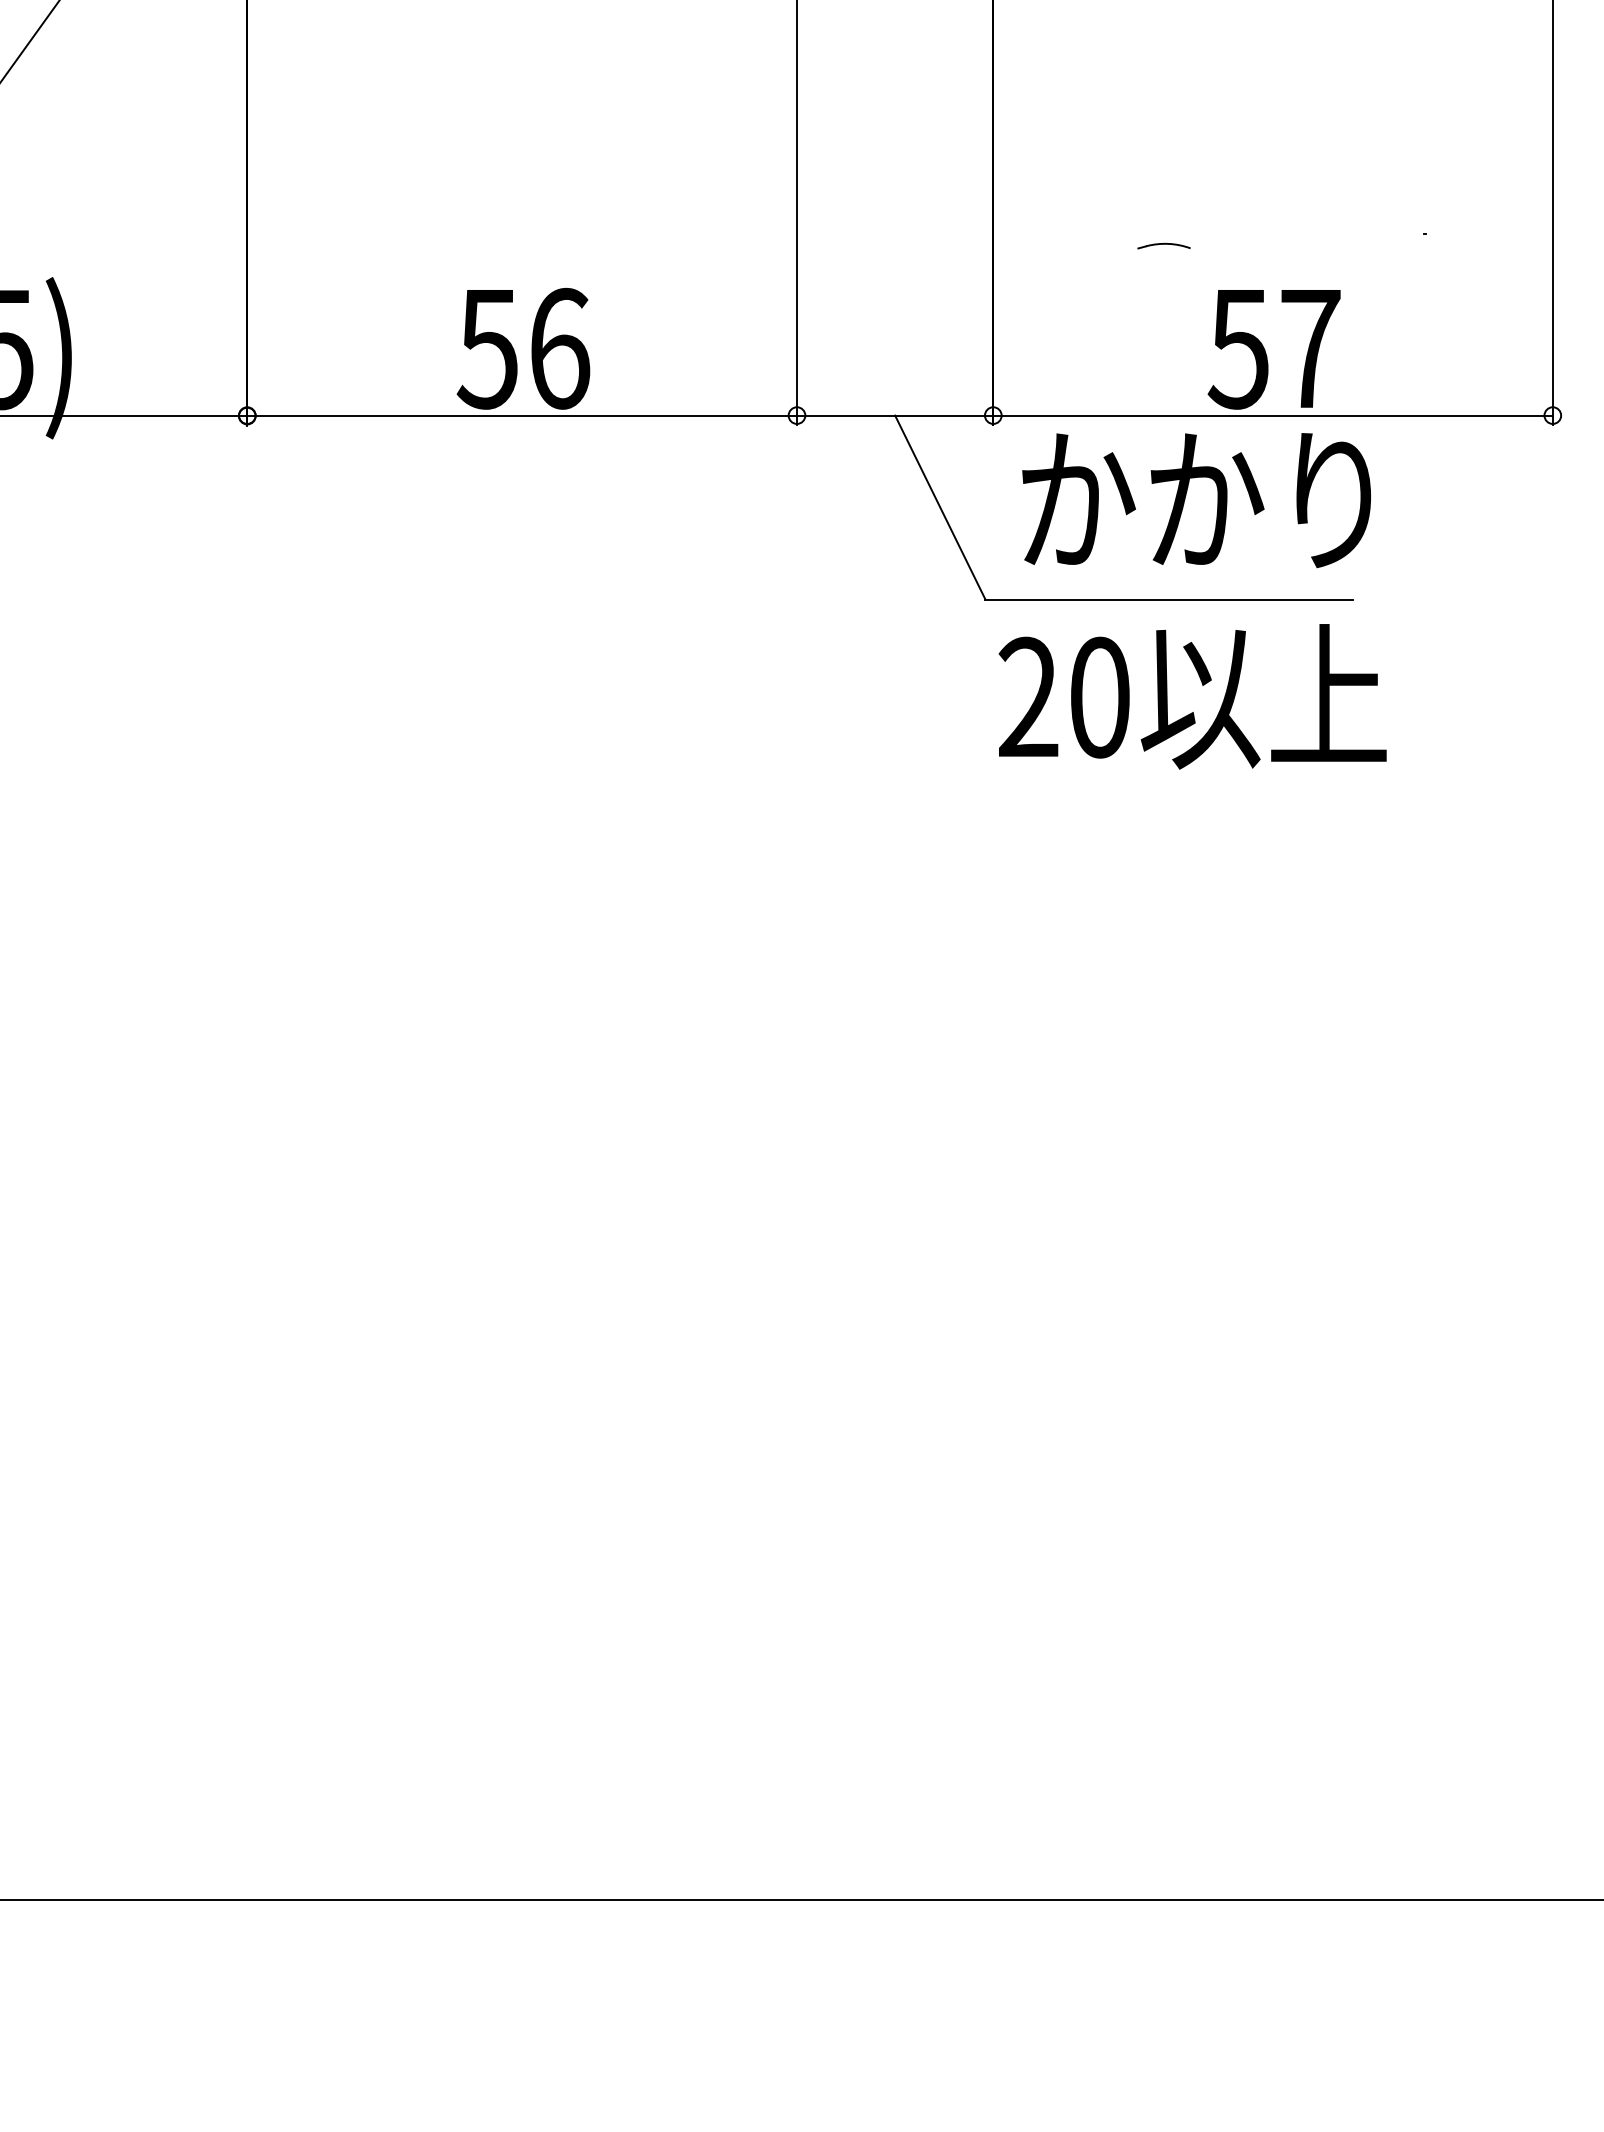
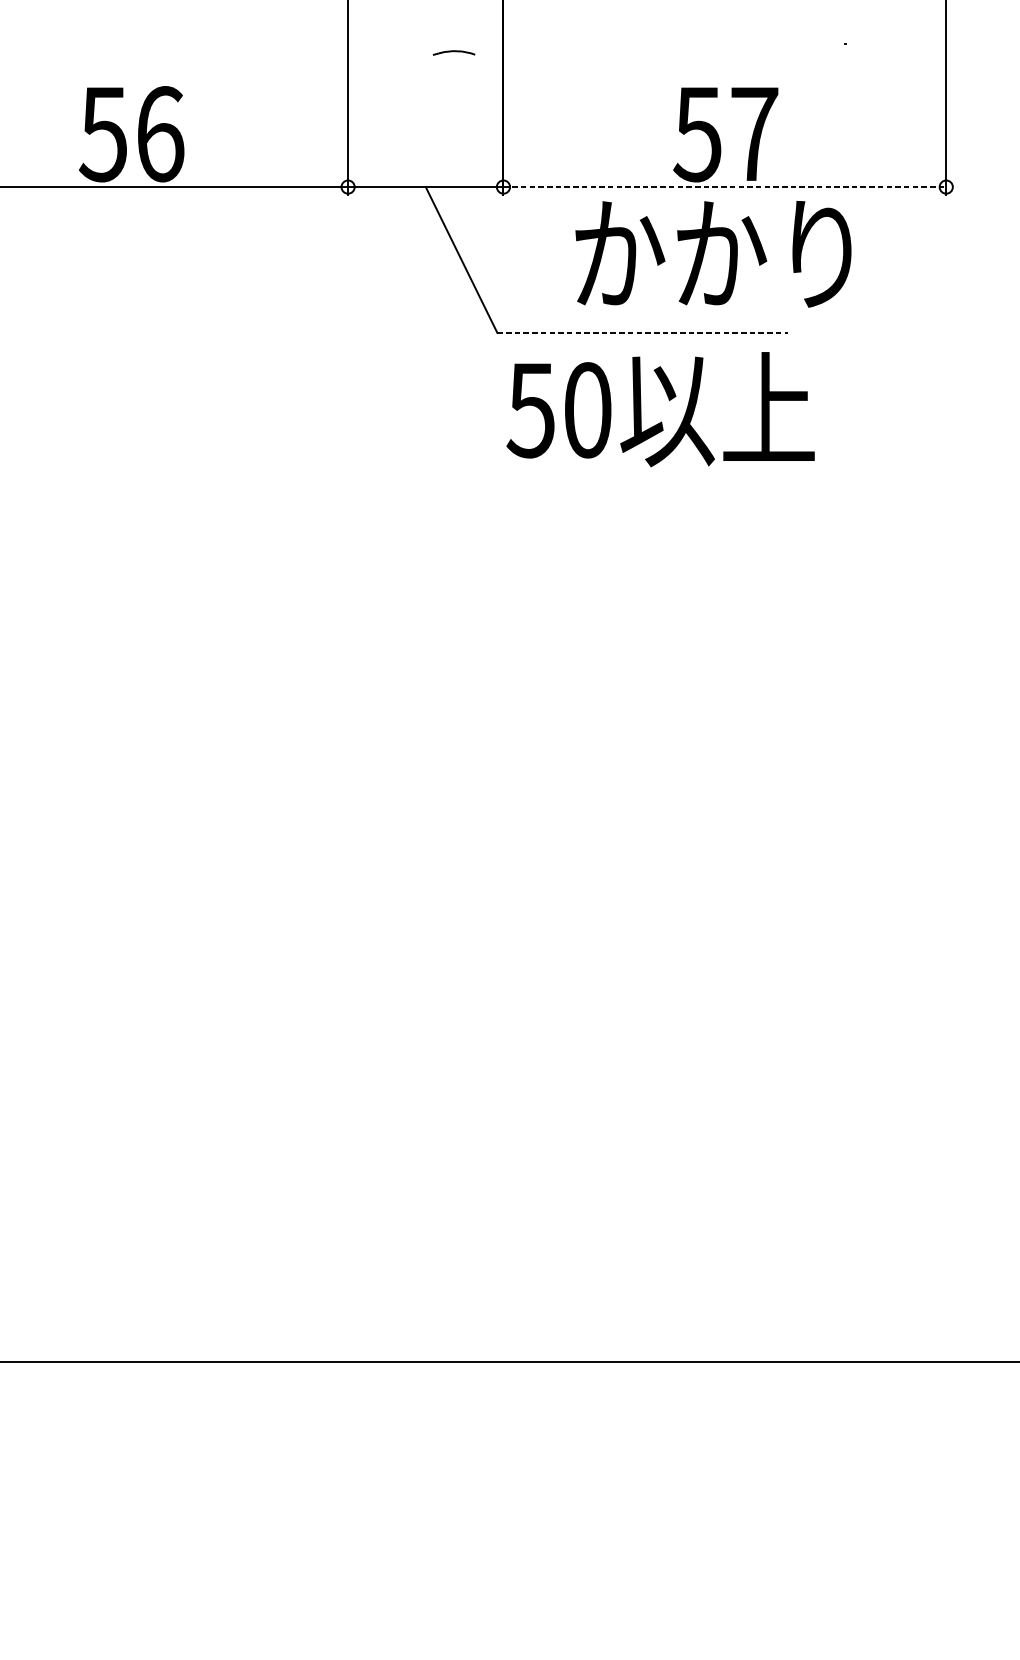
part: (1163, 245) -> (453, 52), moved
line: (1273, 415) -> (725, 187), solid -> dashed
text: (1196, 500) -> (713, 254), moved
line: (1169, 599) -> (642, 332), solid -> dashed
text: (1027, 697) -> (530, 410), 20 -> 50

